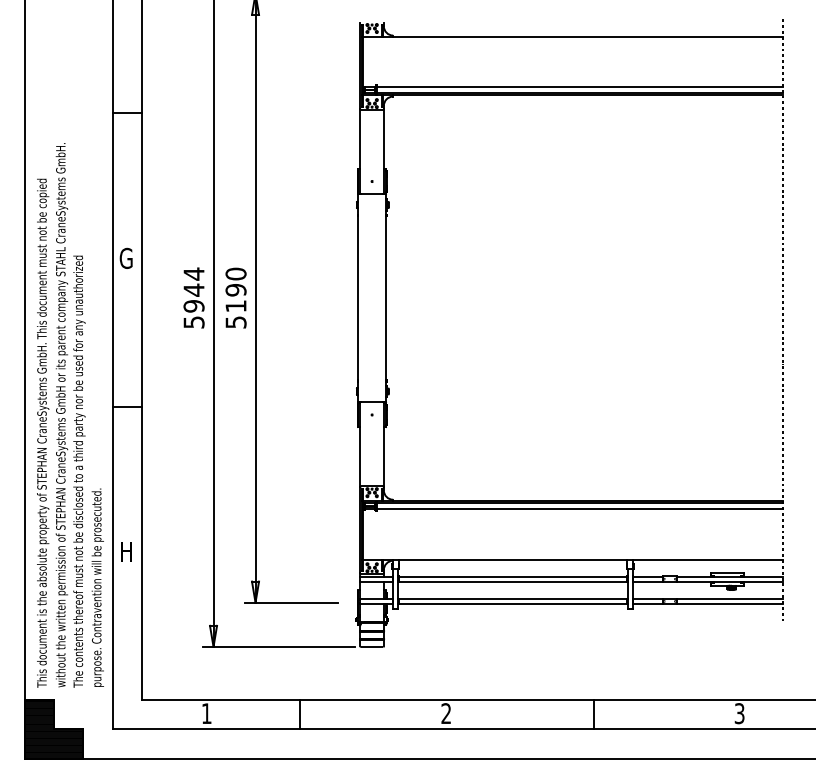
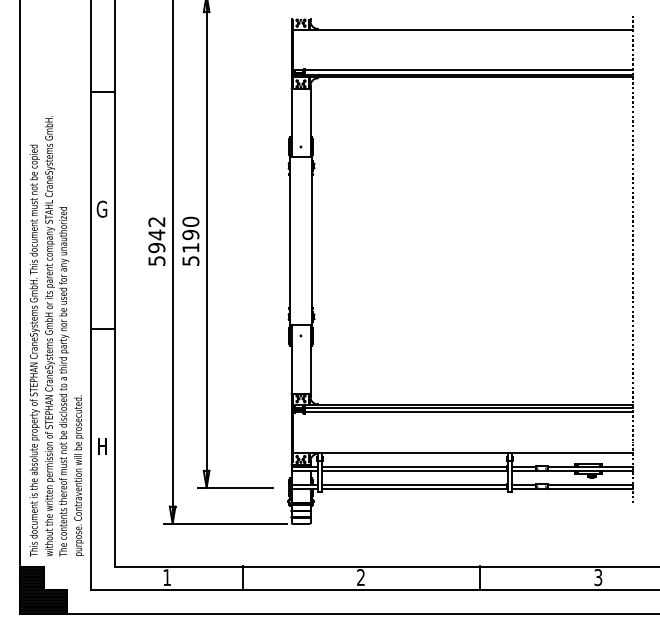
text: (193, 273) -> (156, 221), 5944 -> 5942

